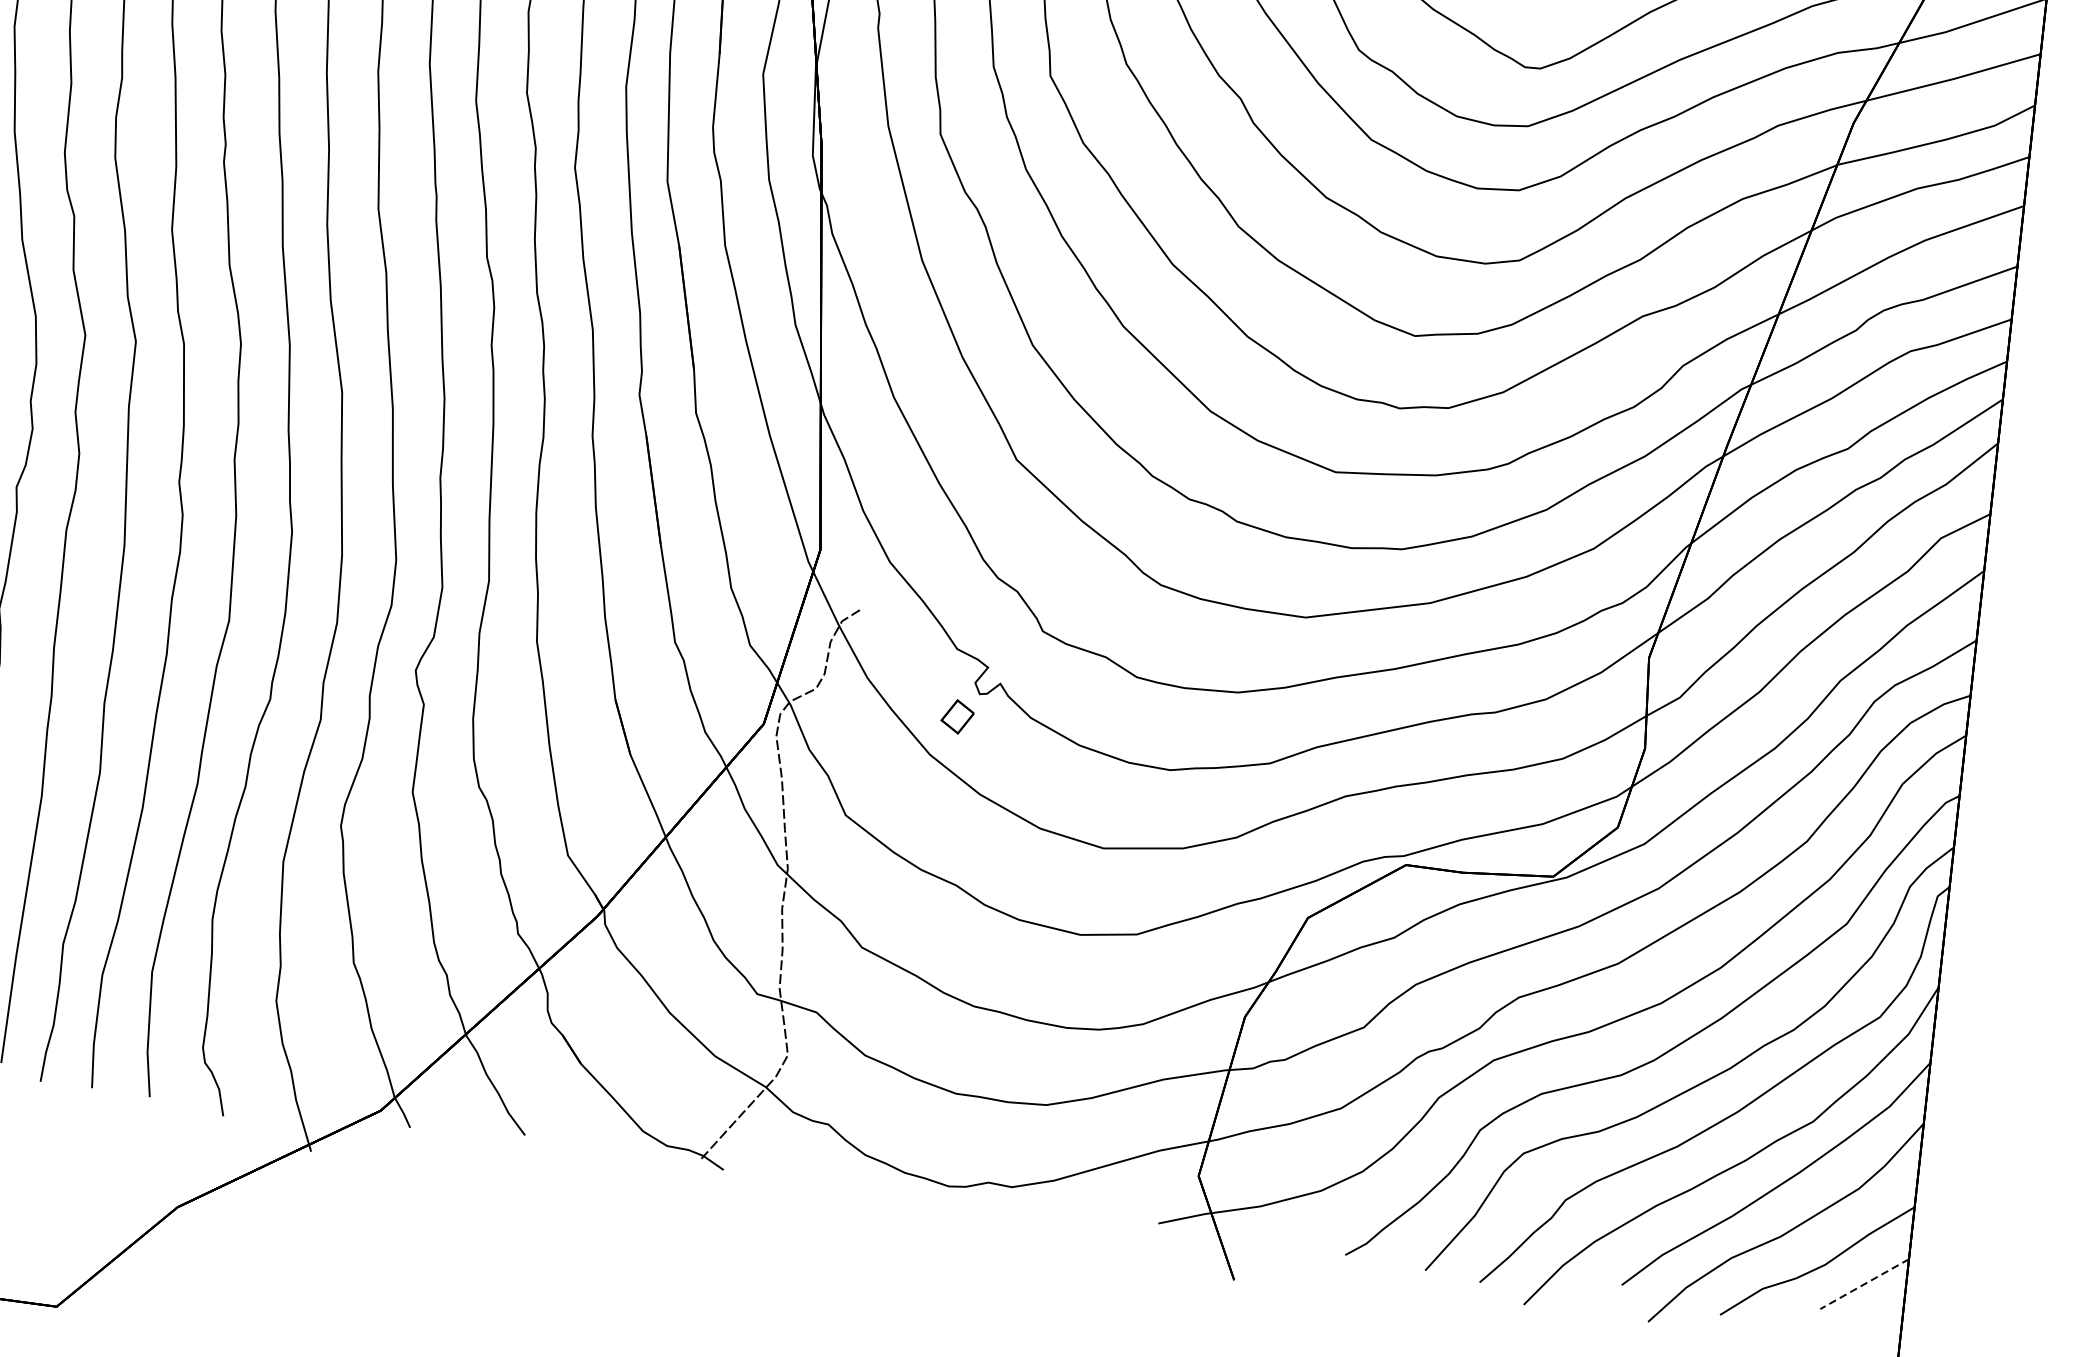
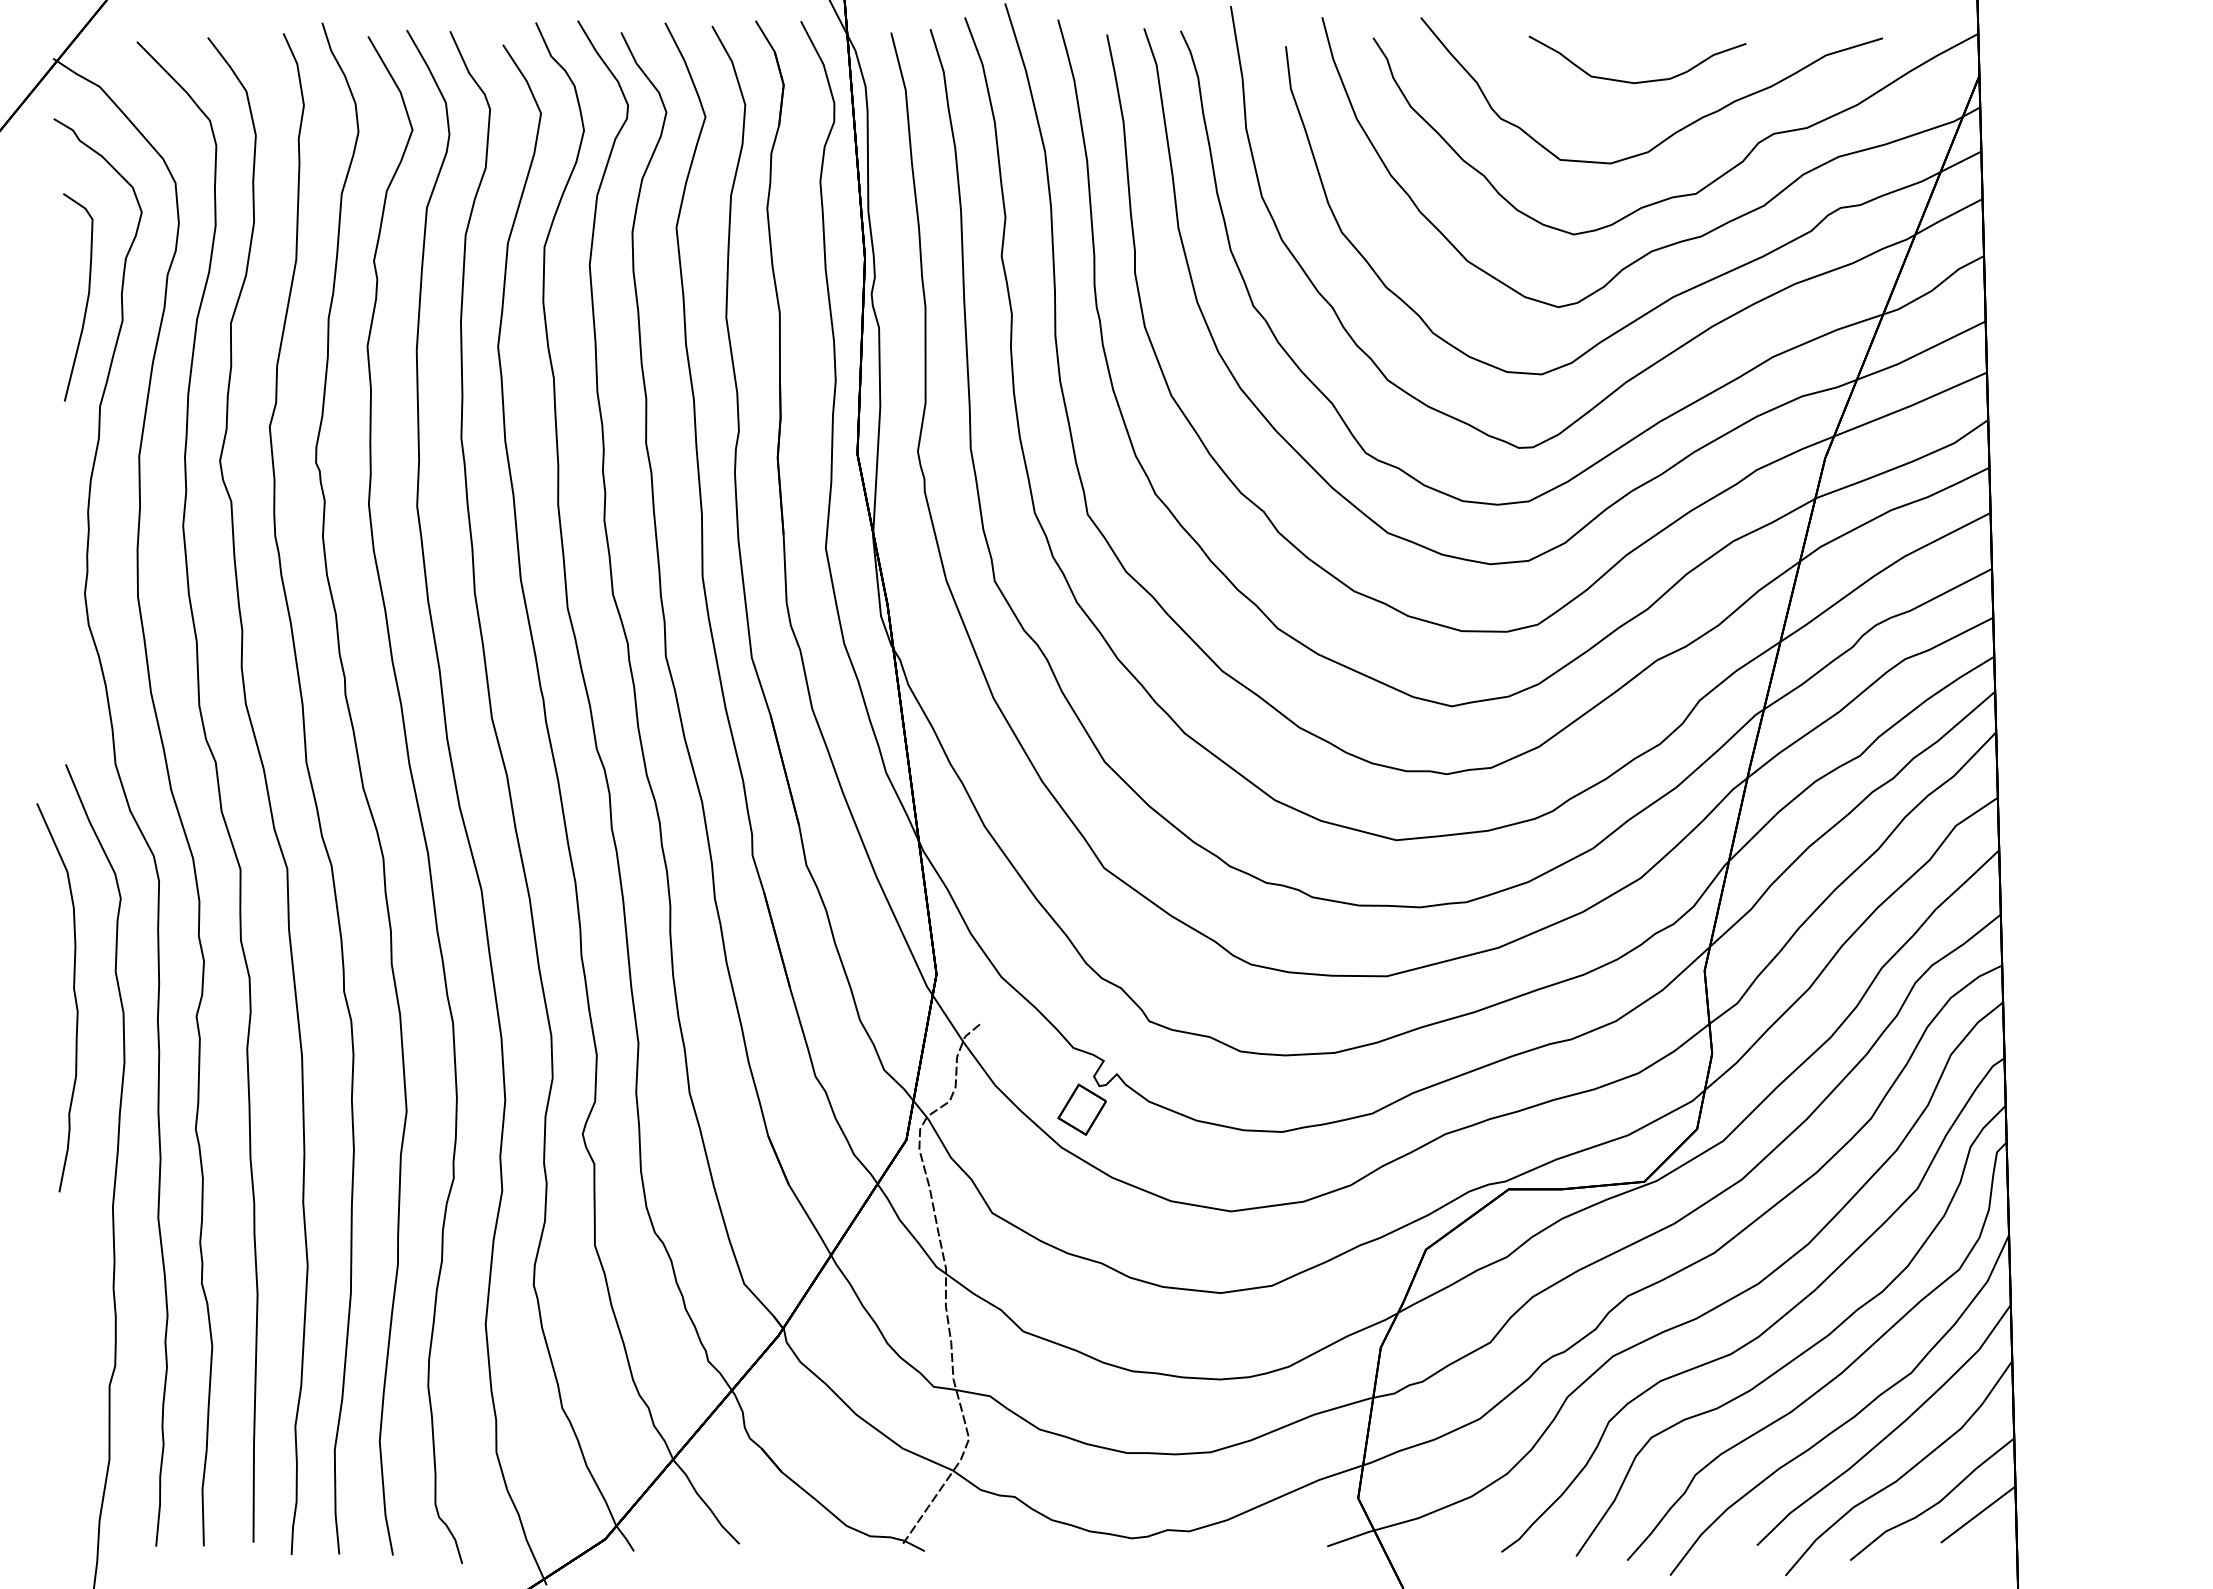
part: (957, 716) -> (1081, 1109), size x1.67
line: (1865, 1284) -> (1978, 1514), dashed -> solid

